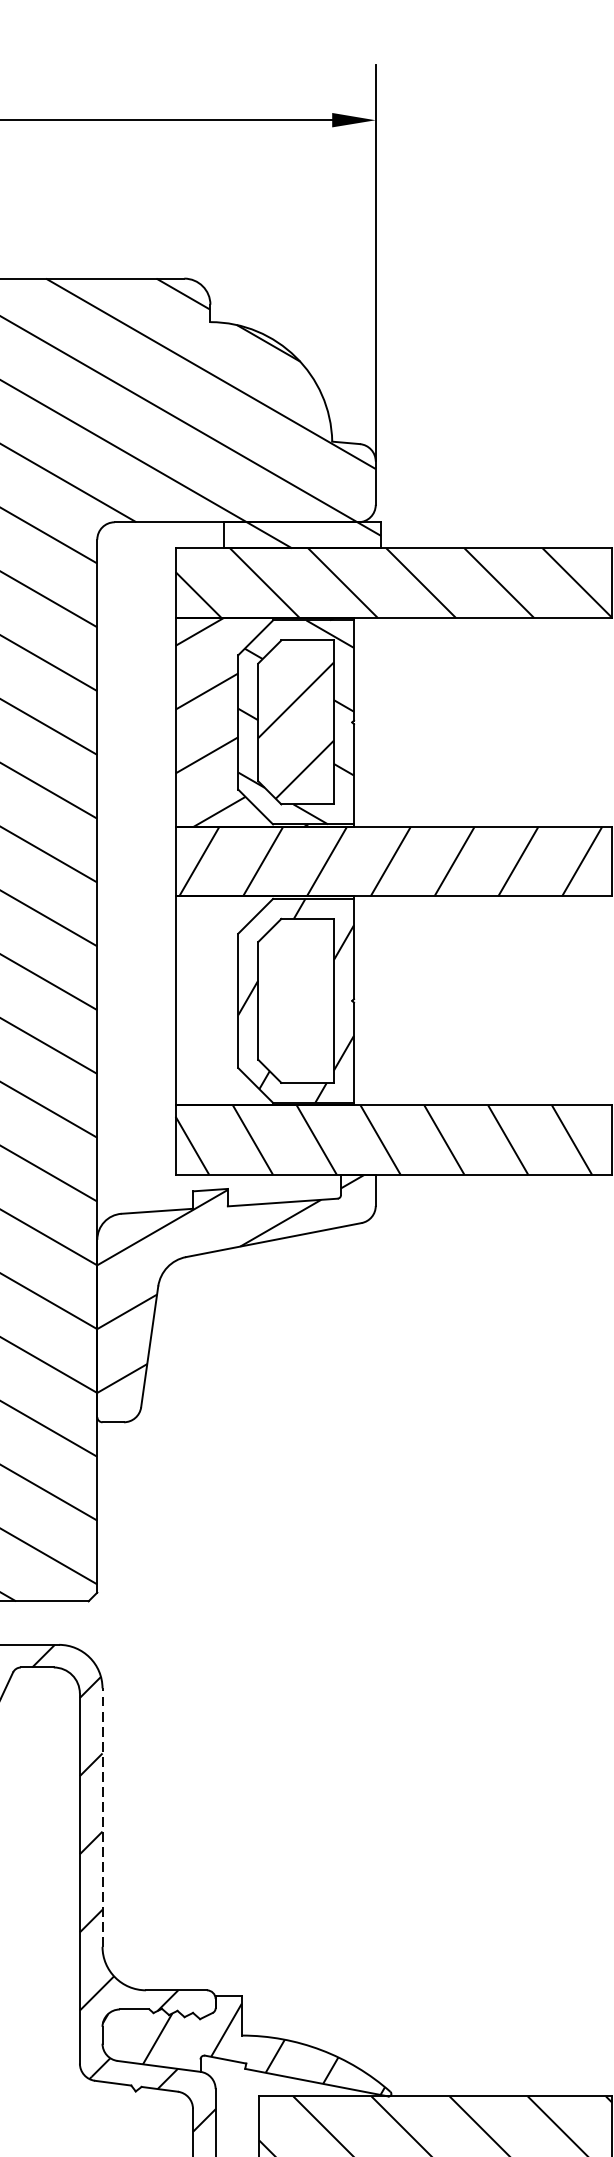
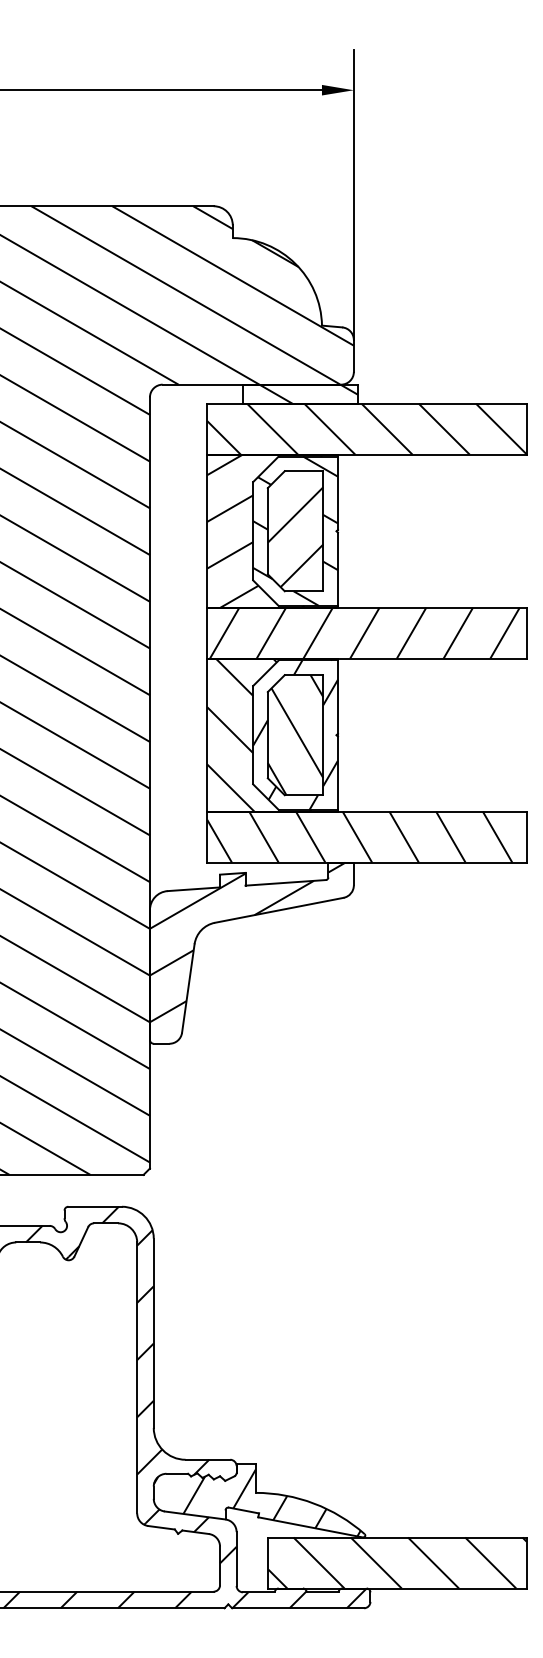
hatch: (260, 999) -> (269, 734), added
hatch: (296, 1001) -> (295, 735), added
line: (102, 1817) -> (153, 1333), dashed -> solid

